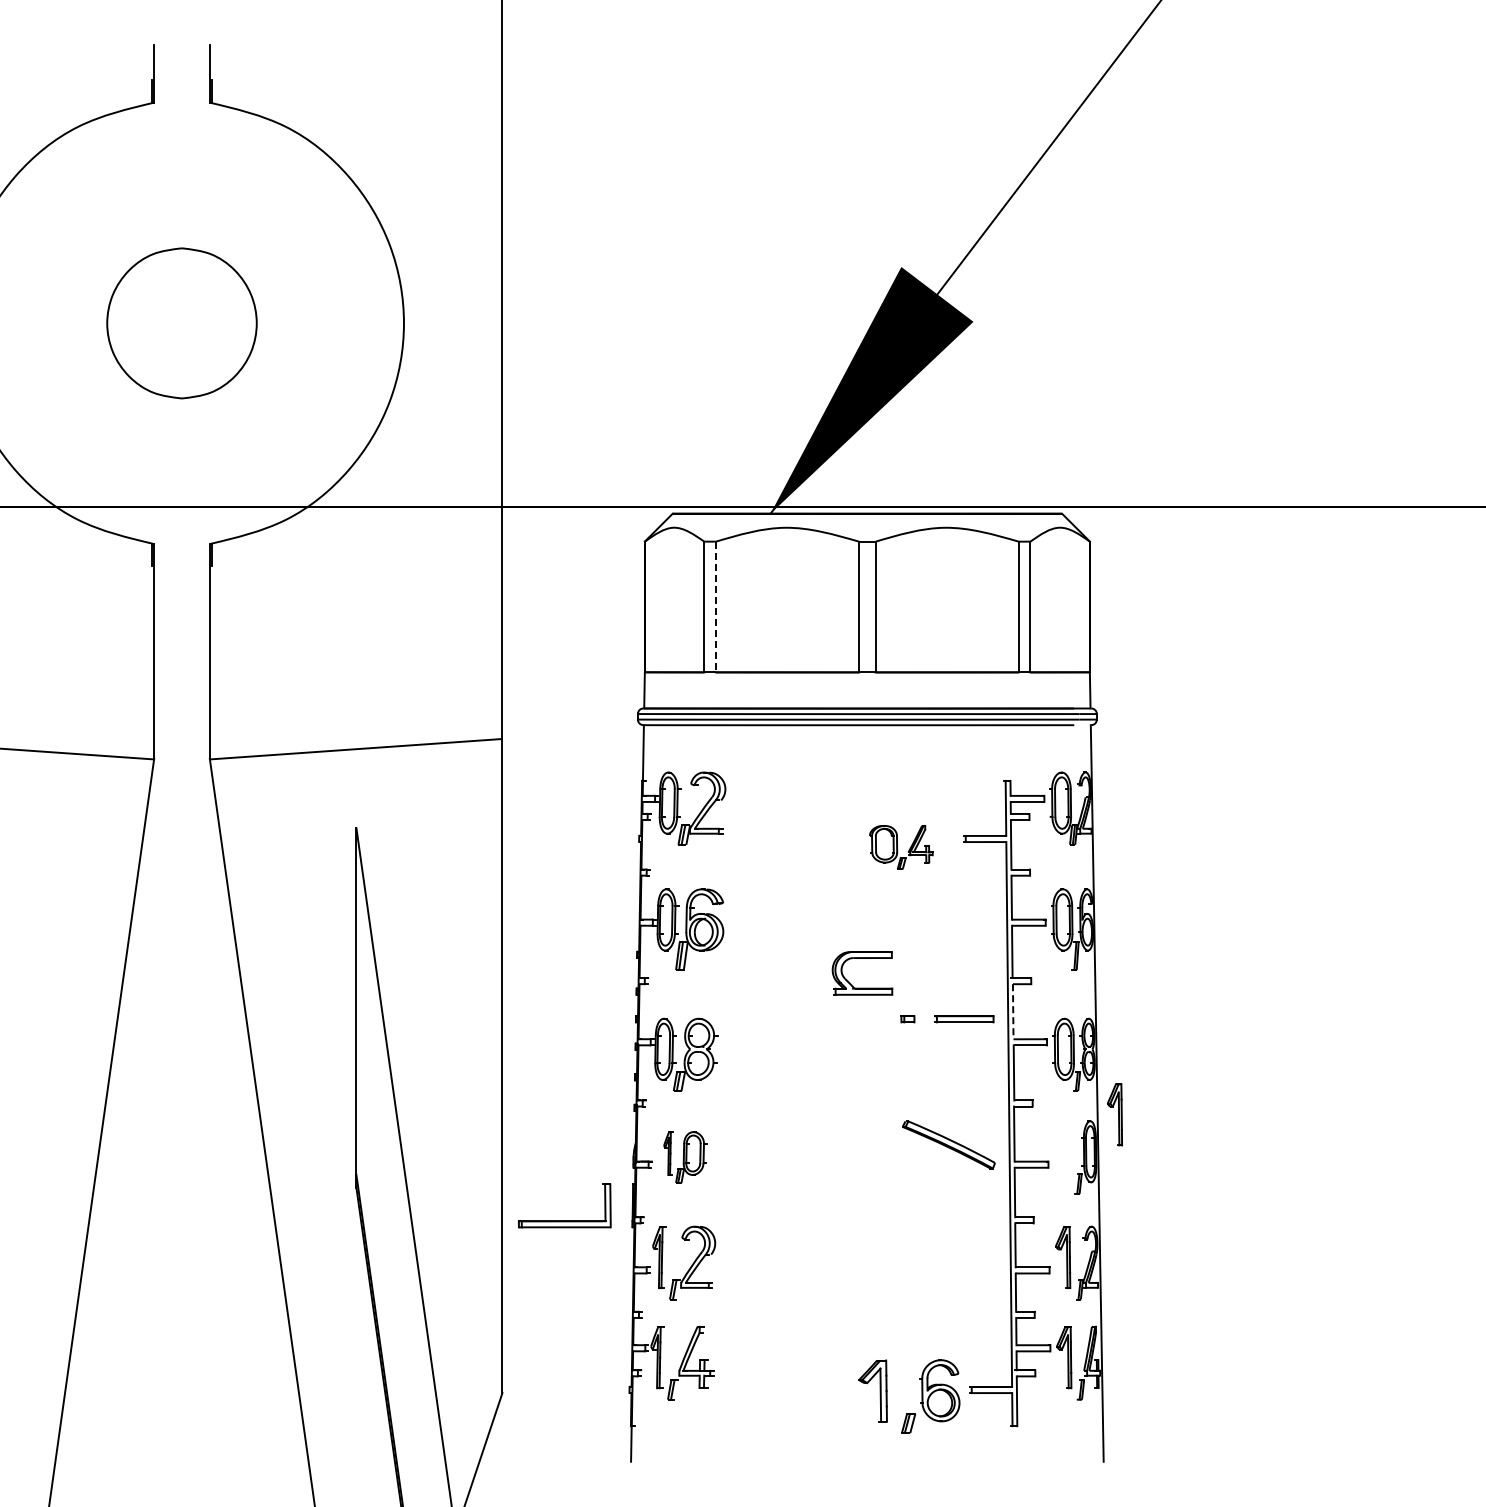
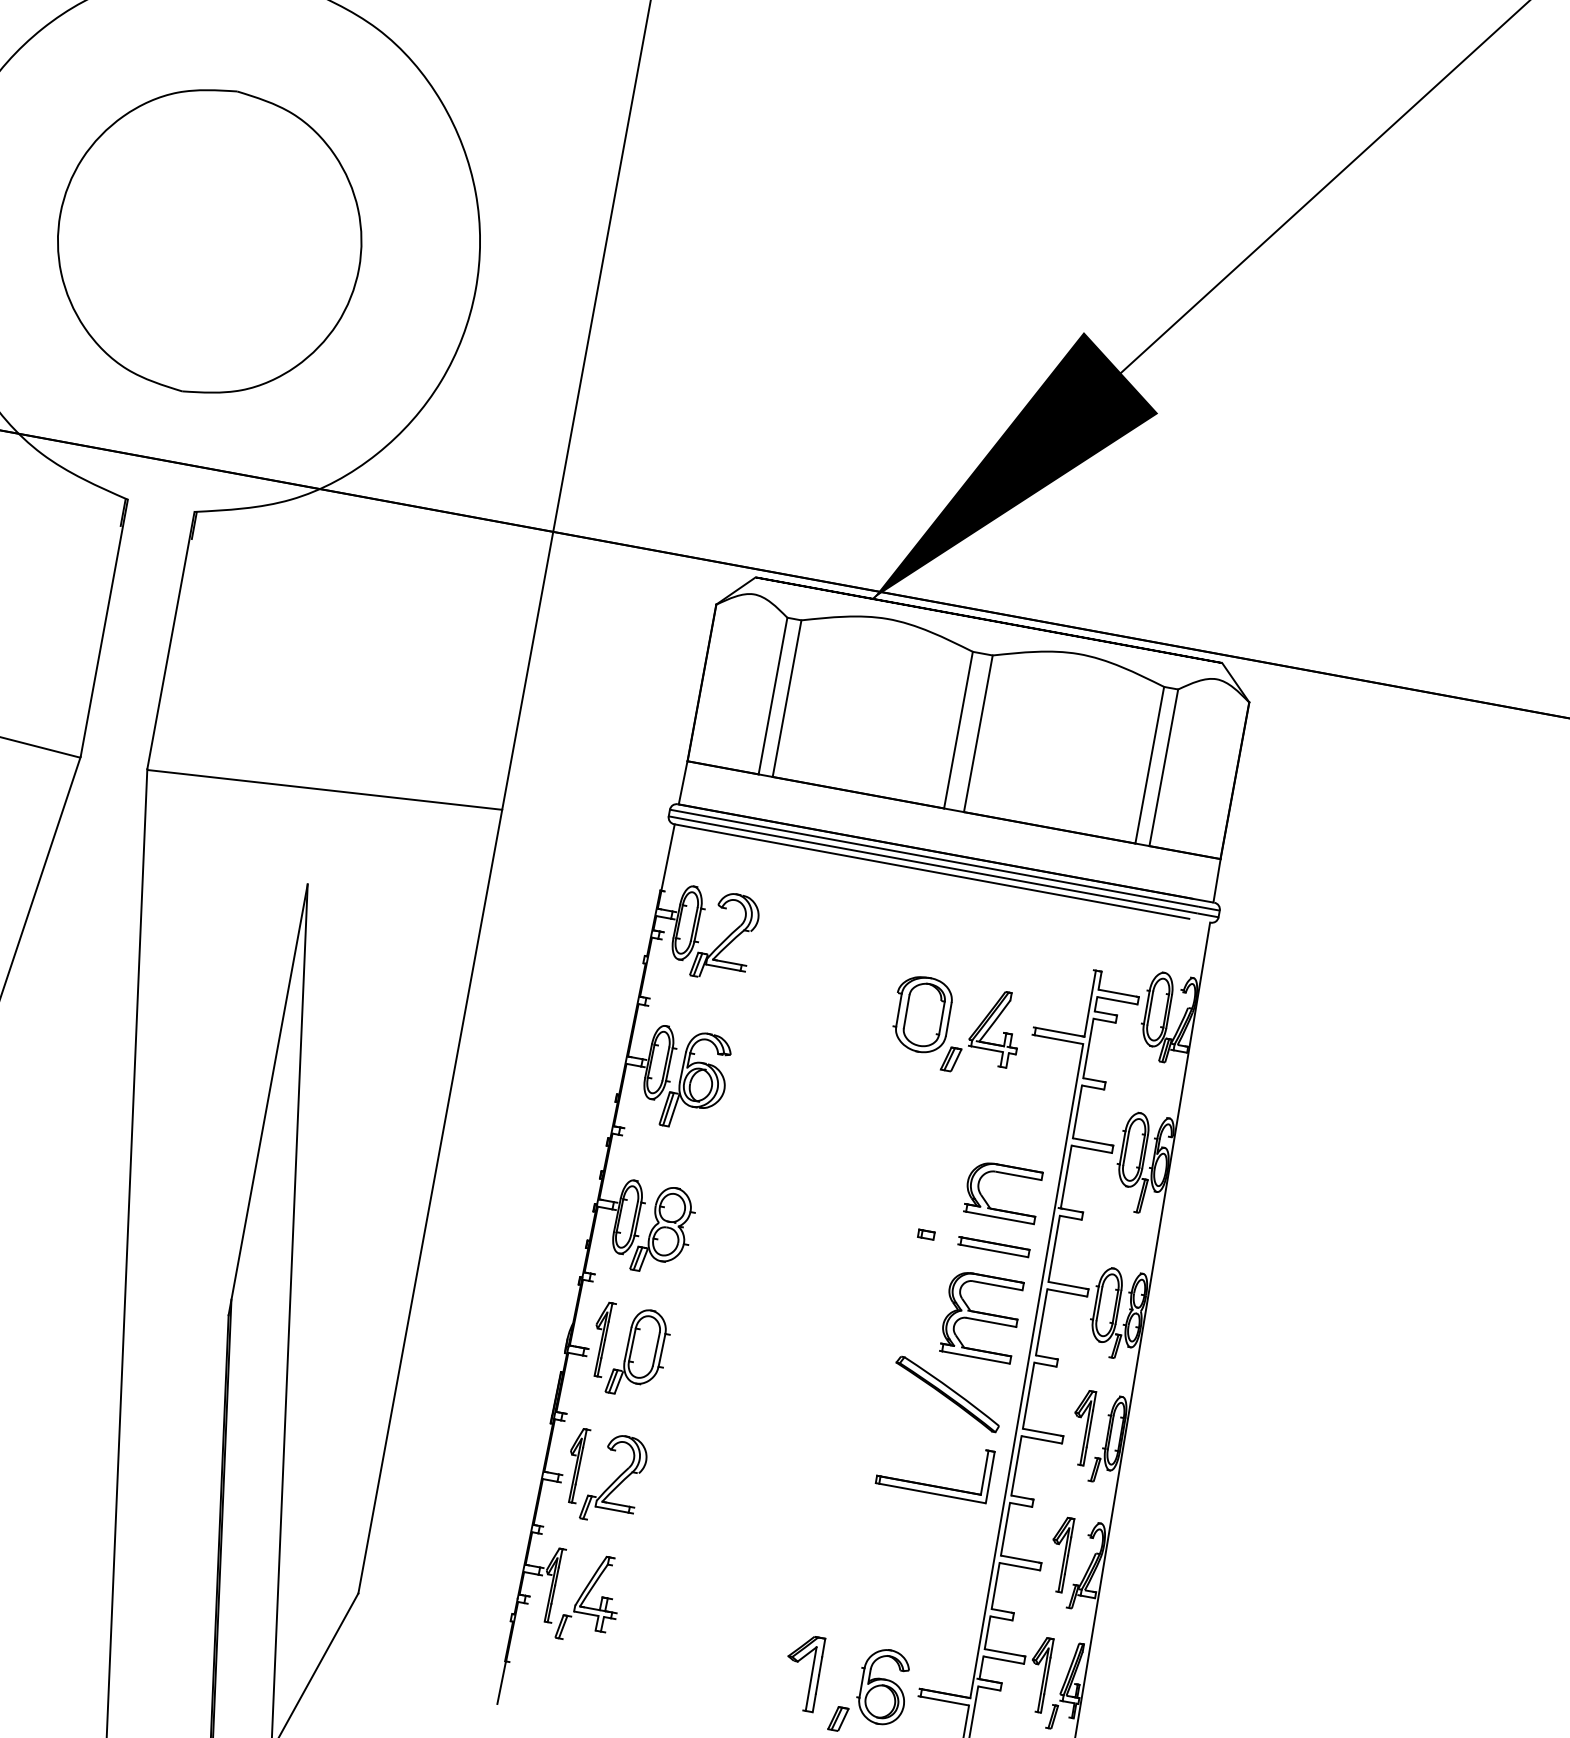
part: (181, 323) -> (209, 241), size x1.67
line: (716, 607) -> (787, 699), dashed -> solid
part: (901, 847) -> (956, 1027), size x1.67
part: (862, 987) -> (999, 1208), moved
line: (1013, 1011) -> (1054, 1248), dashed -> solid
part: (964, 1076) -> (981, 1315), added
part: (1114, 1114) -> (1081, 1426), moved
part: (685, 1157) -> (629, 1351), size x1.43
part: (564, 1220) -> (931, 1484), moved

